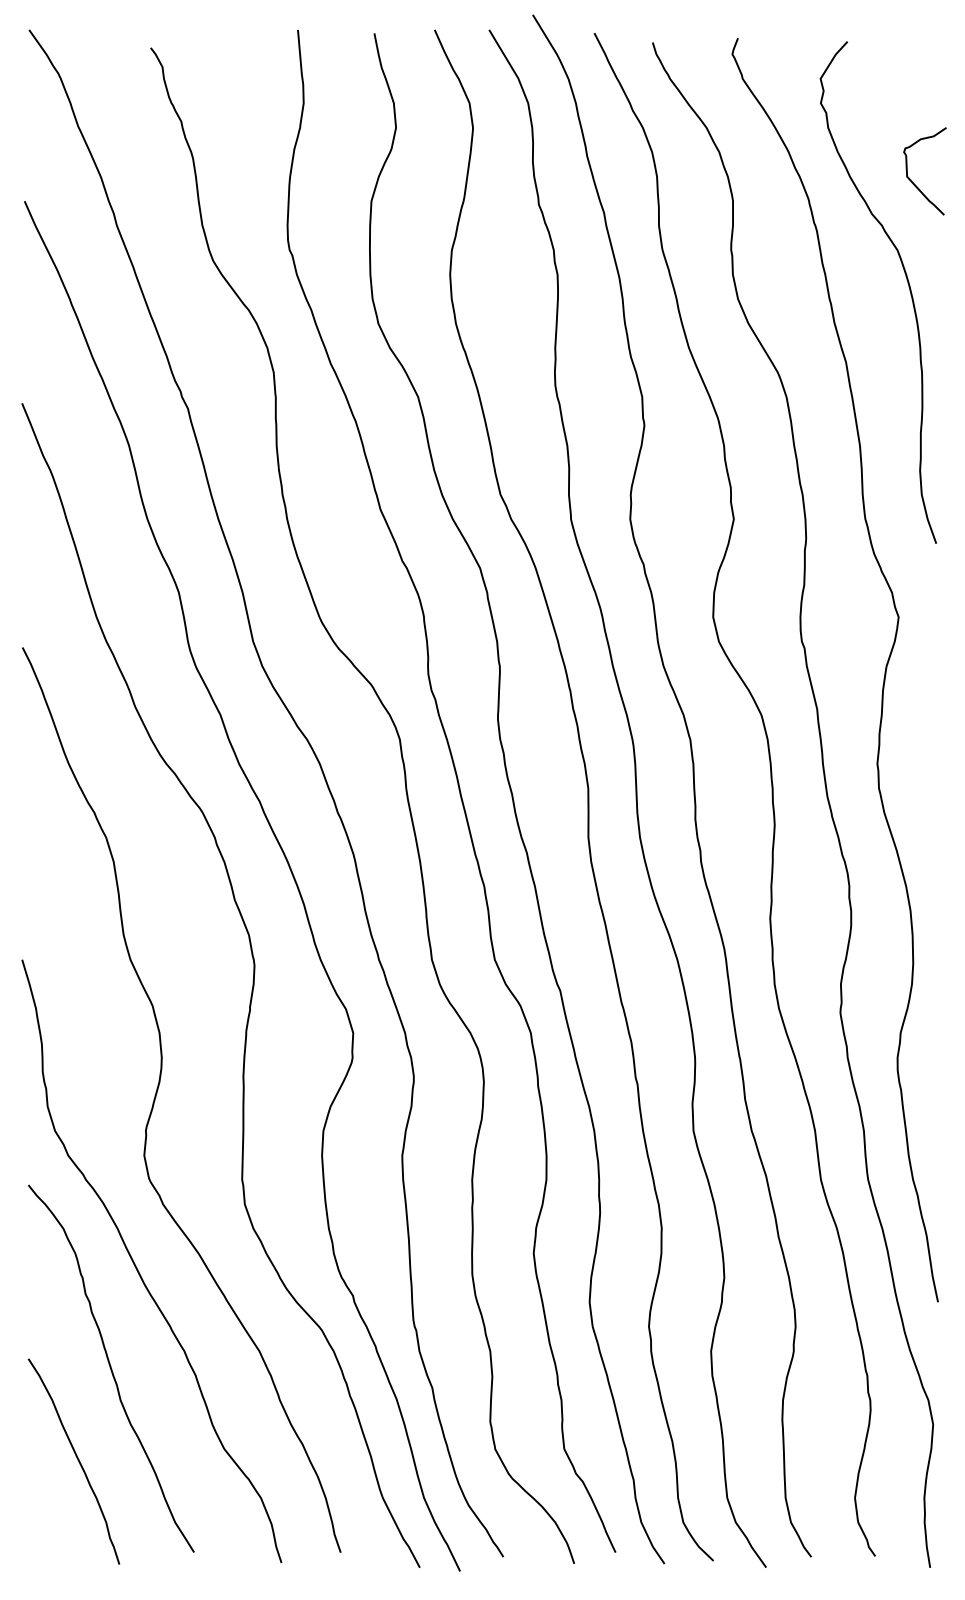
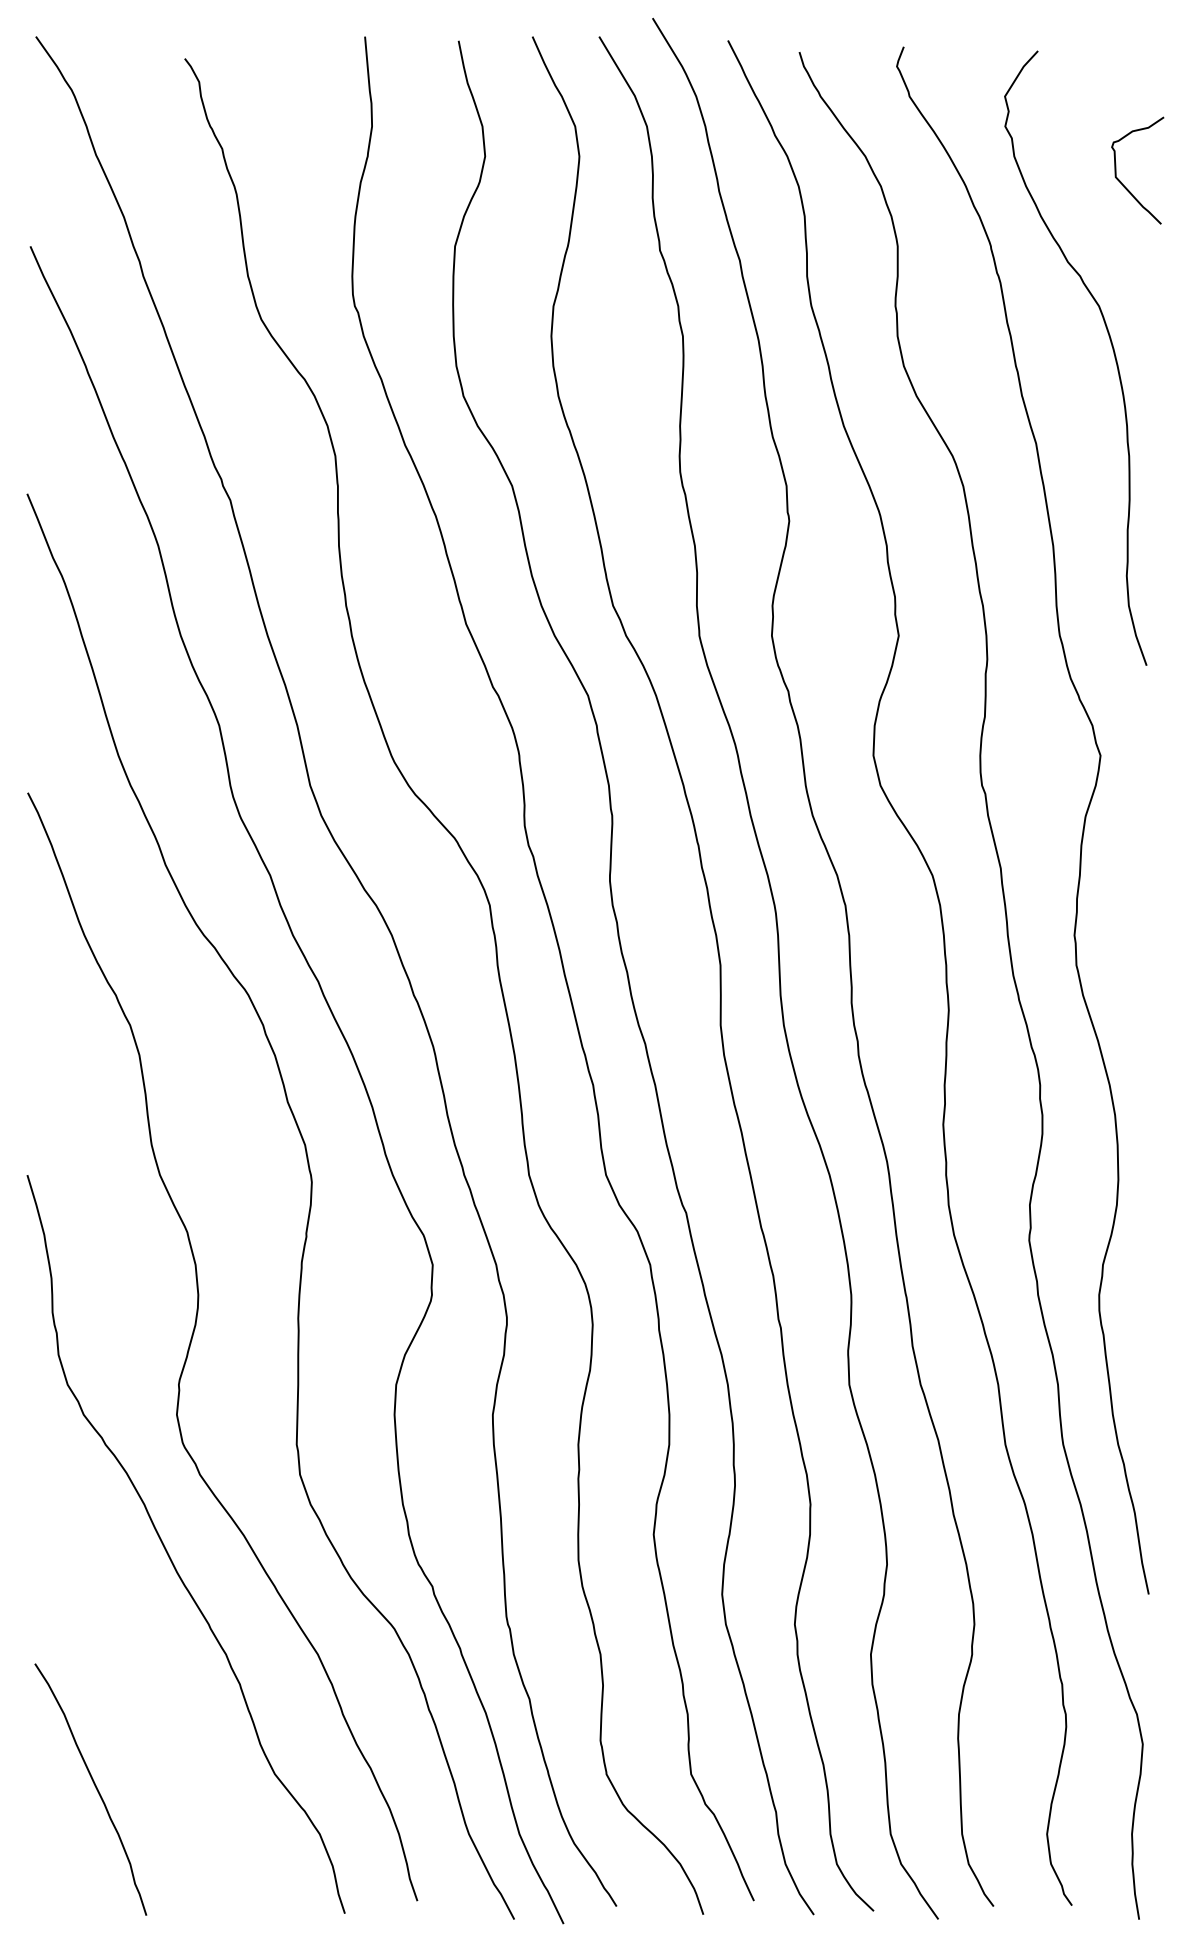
curve: (913, 182) -> (1123, 184), moved
curve: (111, 1368) -> (136, 1675), removed

